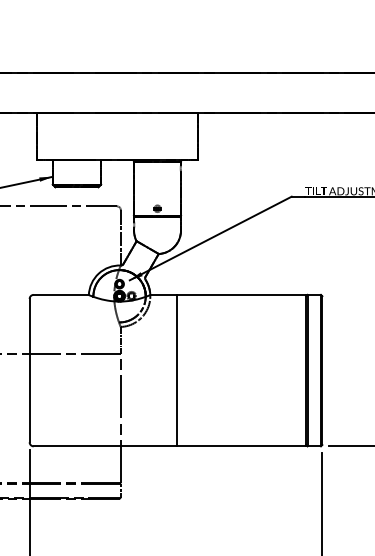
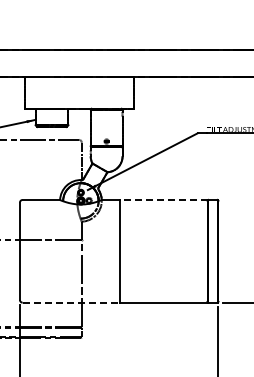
line: (241, 294) -> (163, 199), solid -> dashed
line: (105, 446) -> (71, 302), solid -> dashed

